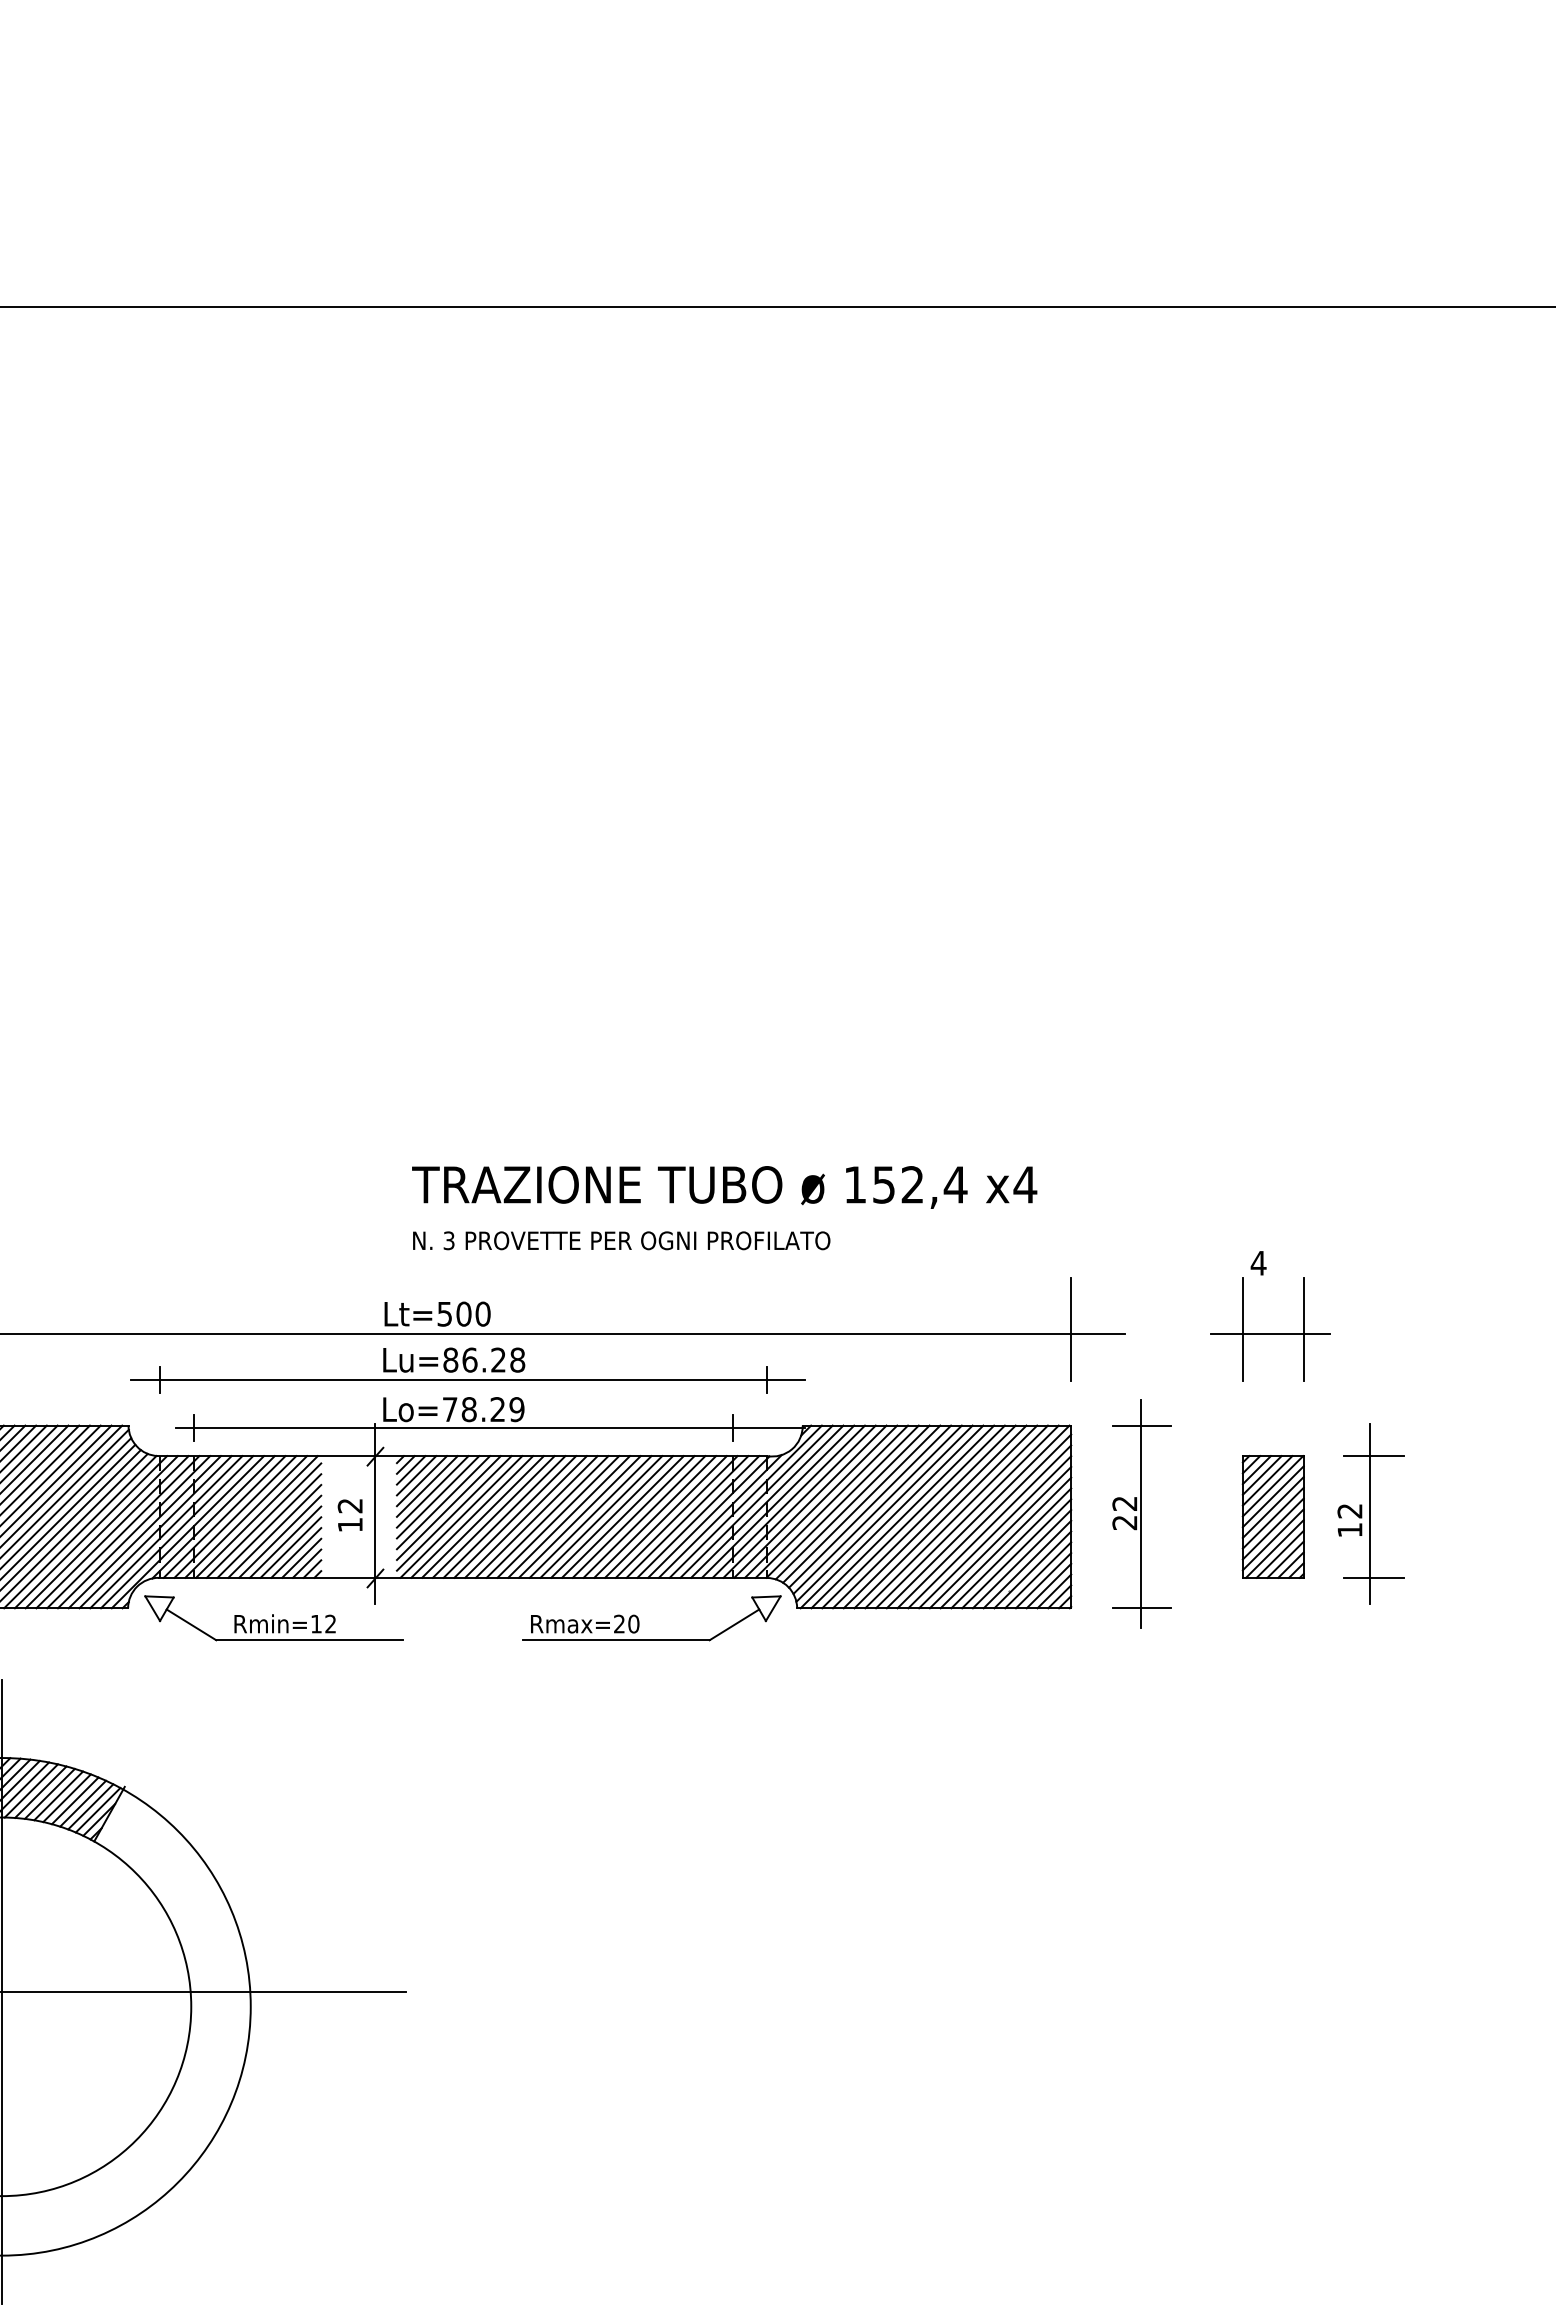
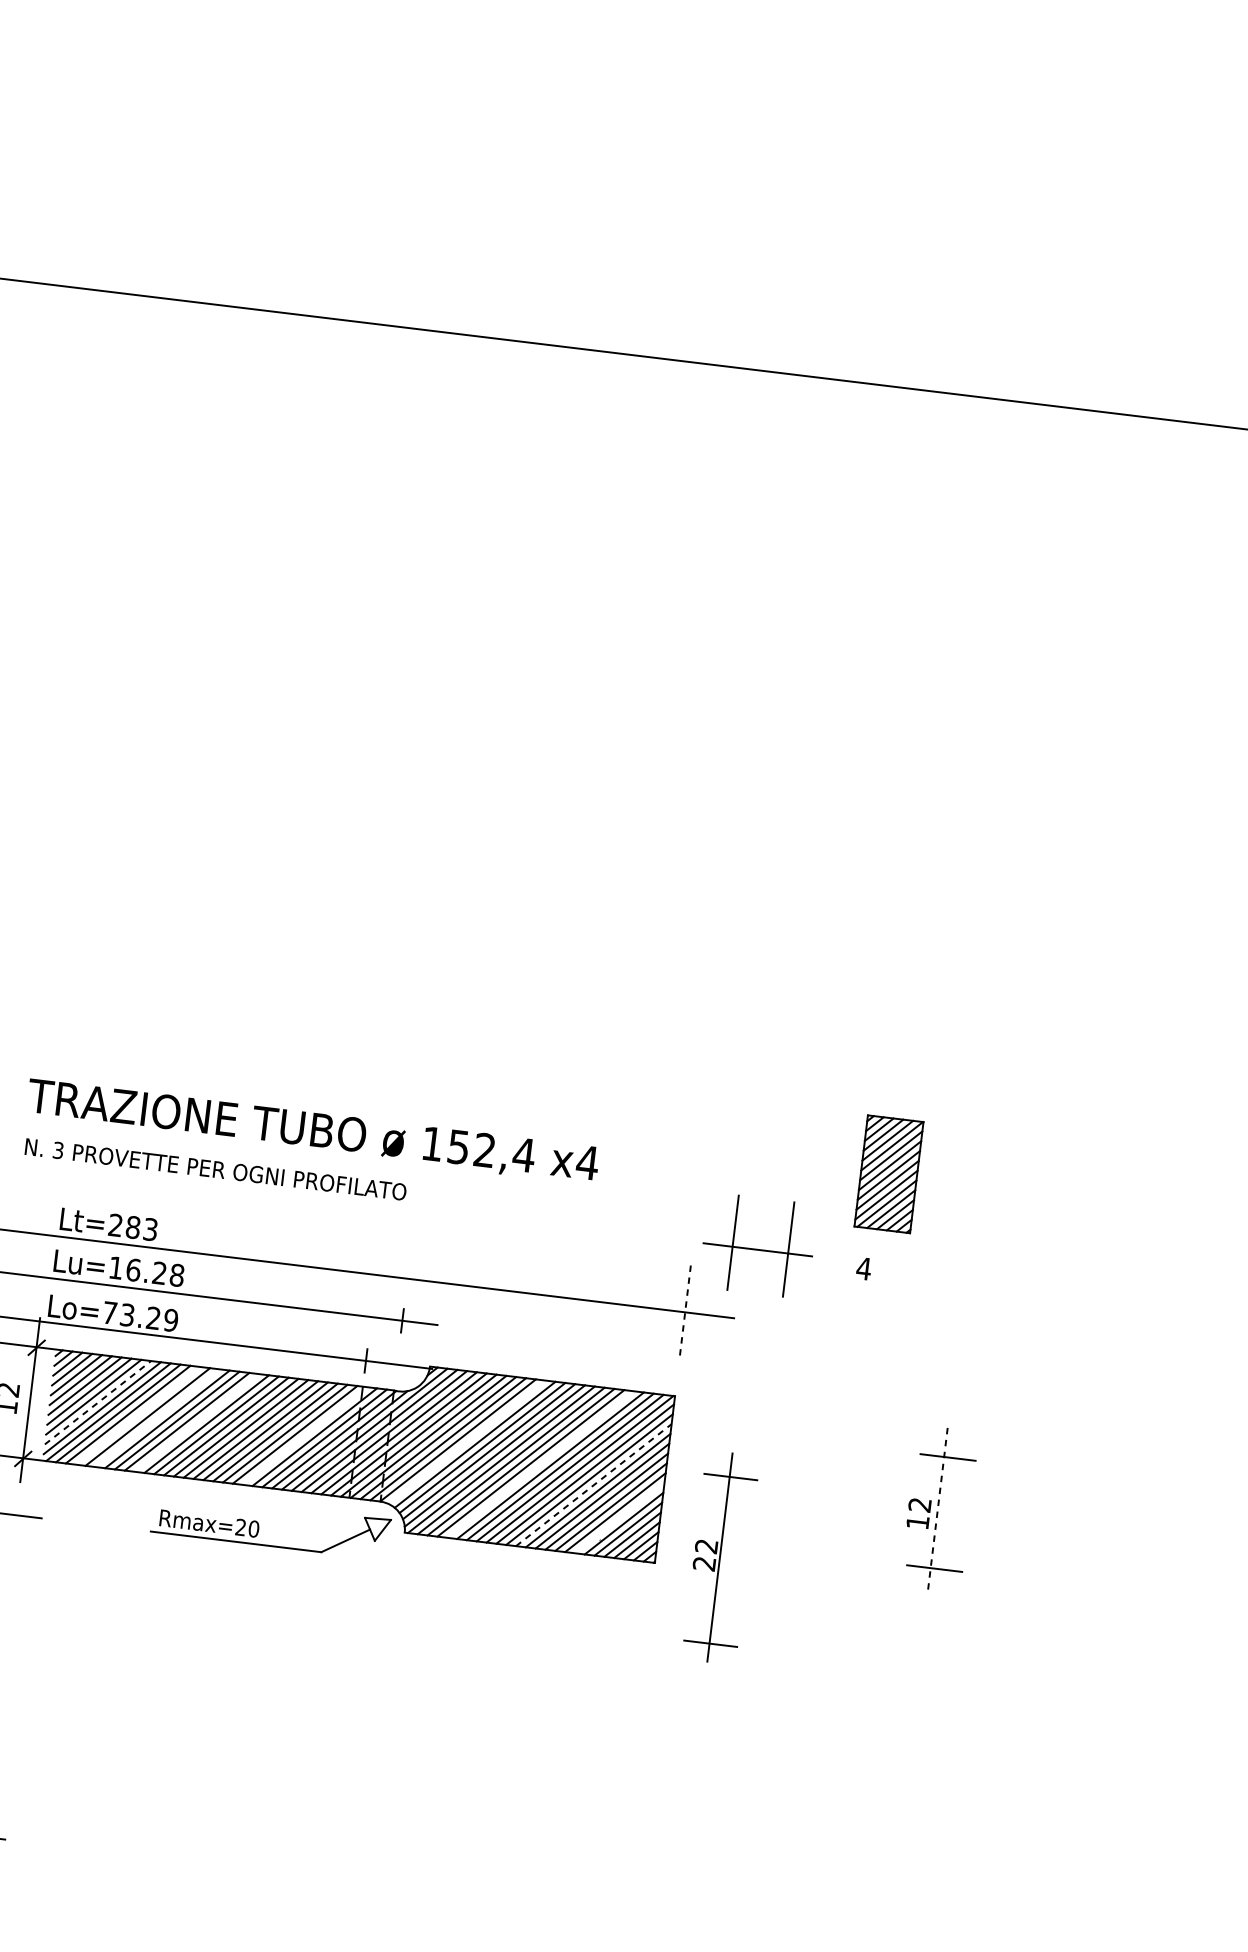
text: (724, 1187) -> (312, 1131), moved
text: (621, 1240) -> (215, 1169), moved
text: (463, 1313) -> (132, 1226), Lt=500 -> Lt=283
line: (1071, 1329) -> (685, 1308), solid -> dashed
part: (1270, 1329) -> (758, 1246), moved
text: (450, 1359) -> (115, 1267), Lu=86.28 -> Lu=16.28
text: (468, 1409) -> (126, 1314), Lo=78.29 -> Lo=73.29
line: (852, 1502) -> (466, 1442), removed
line: (449, 1507) -> (98, 1402), solid -> dashed
part: (1141, 1513) -> (720, 1557), moved
line: (1369, 1514) -> (937, 1510), solid -> dashed
line: (493, 1516) -> (137, 1415), removed
line: (515, 1516) -> (157, 1417), removed
line: (558, 1516) -> (197, 1422), removed
line: (676, 1516) -> (304, 1435), removed
line: (934, 1516) -> (540, 1464), removed
part: (1272, 1516) -> (888, 1173), moved
line: (995, 1532) -> (594, 1485), solid -> dashed
line: (1027, 1564) -> (619, 1518), removed

